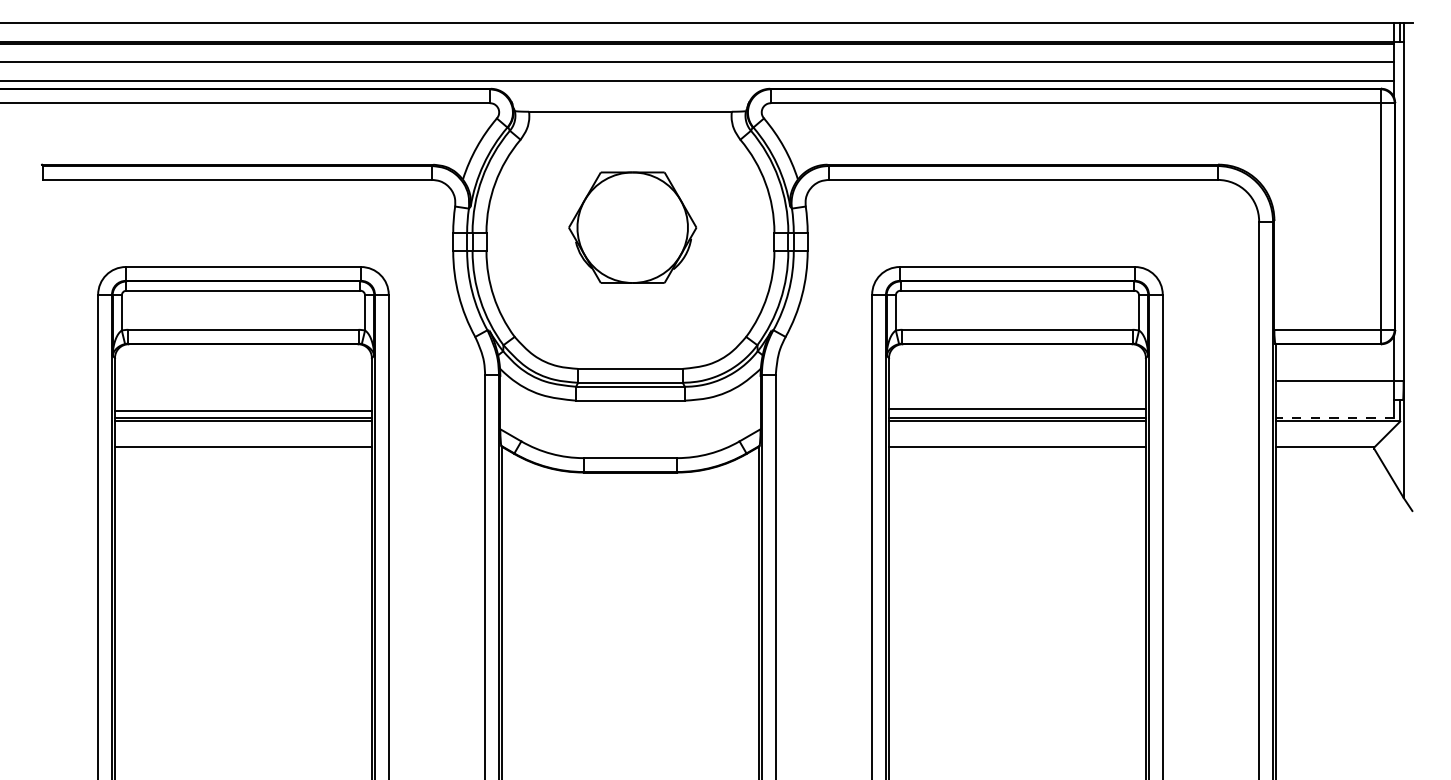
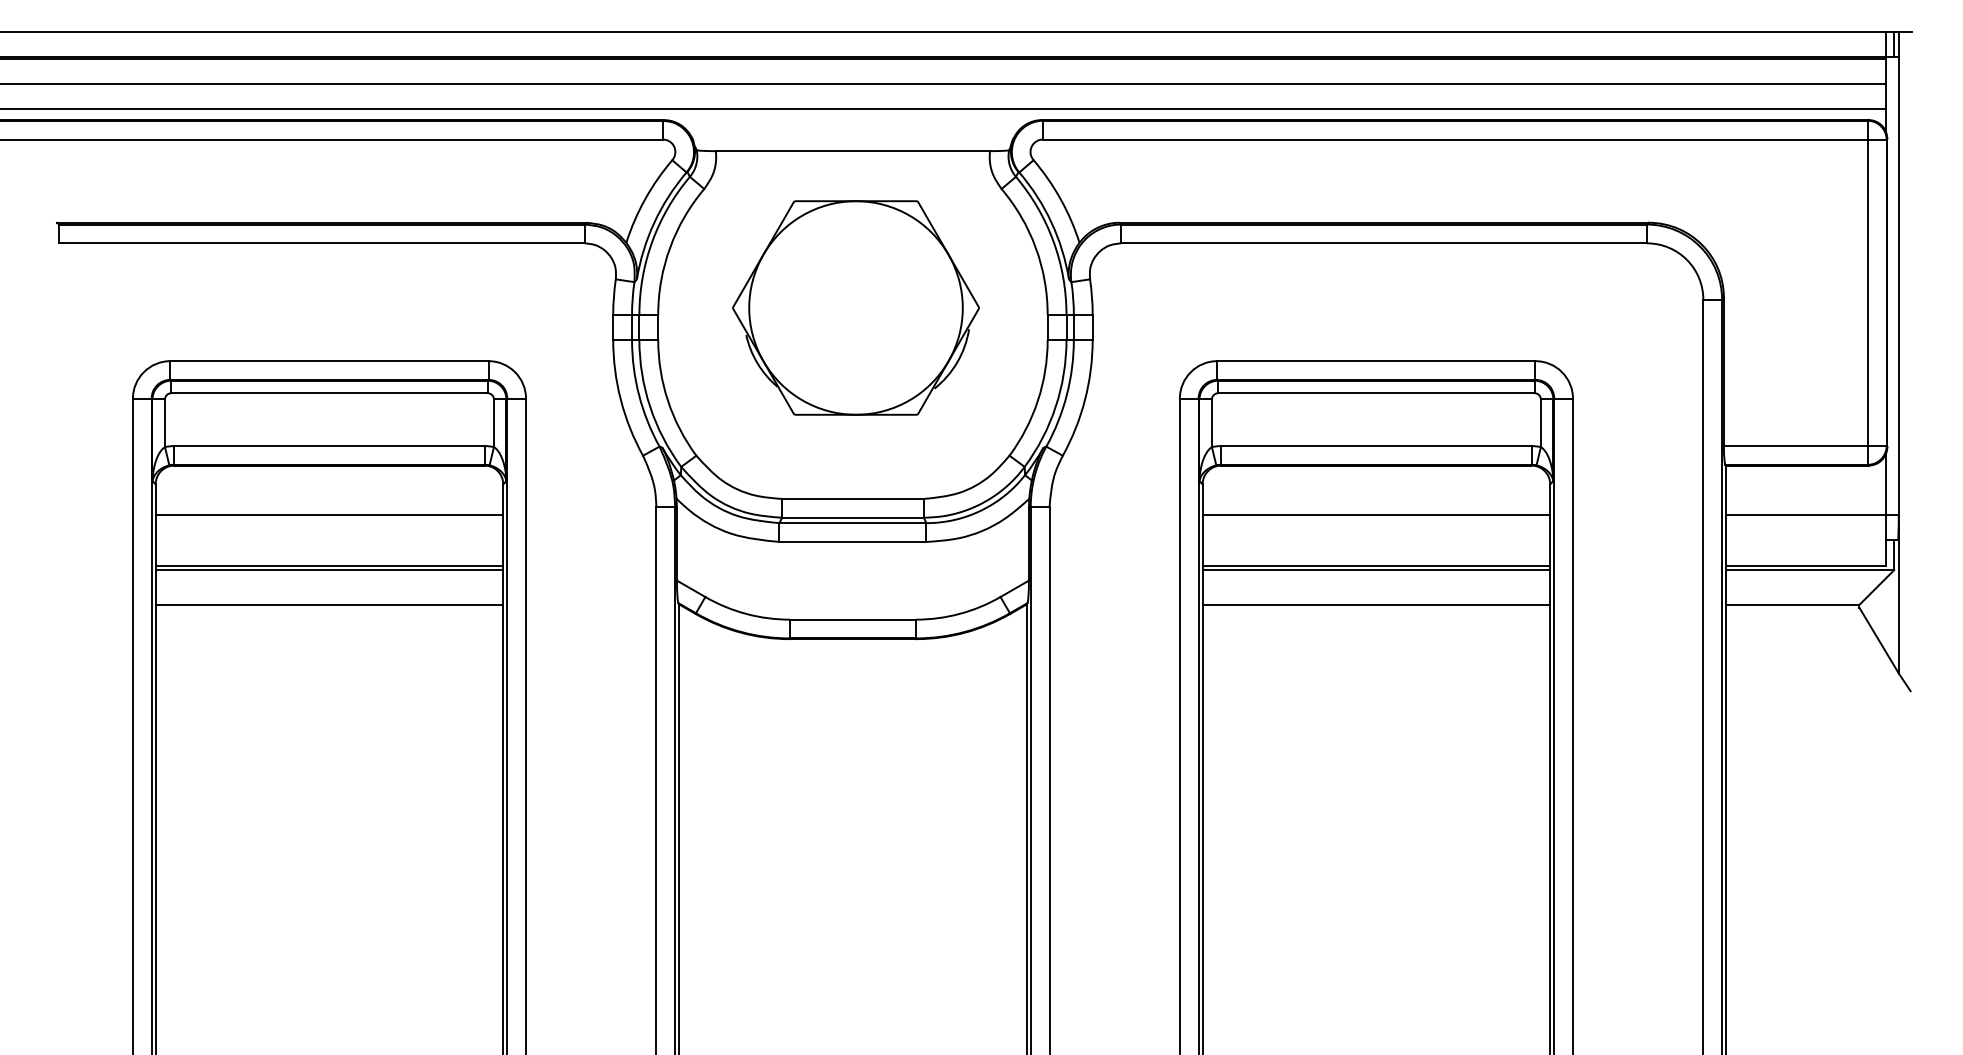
part: (632, 227) -> (855, 307), size x1.43
line: (1017, 409) -> (1376, 515), moved
line: (243, 410) -> (329, 515), moved
line: (1334, 418) -> (1805, 565), dashed -> solid

